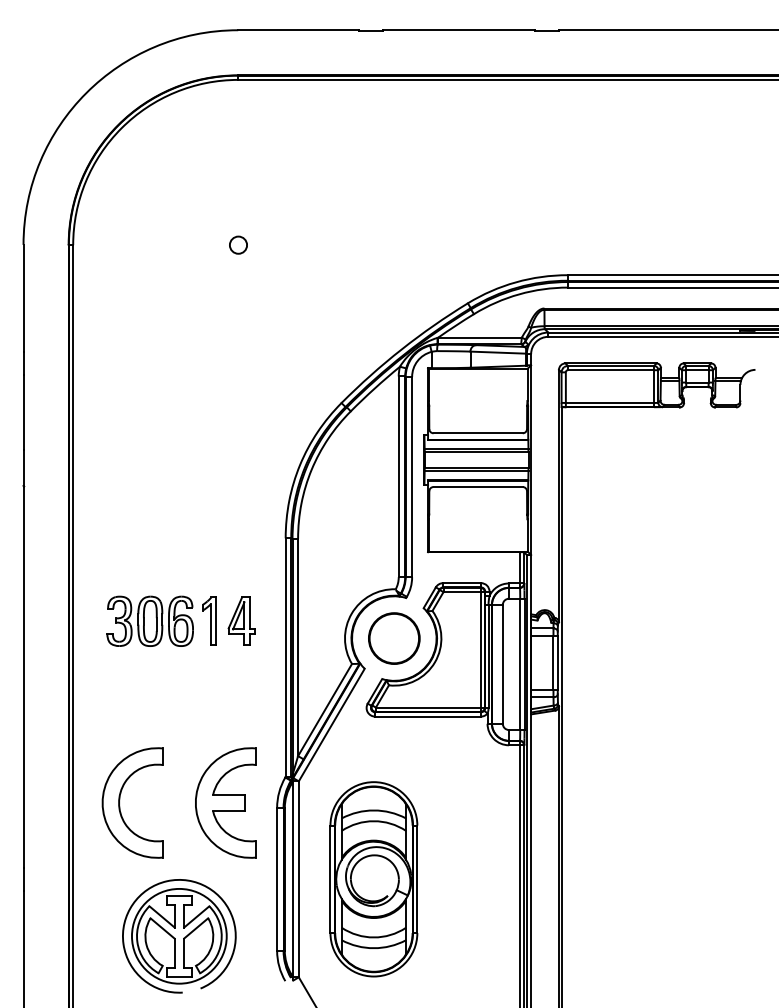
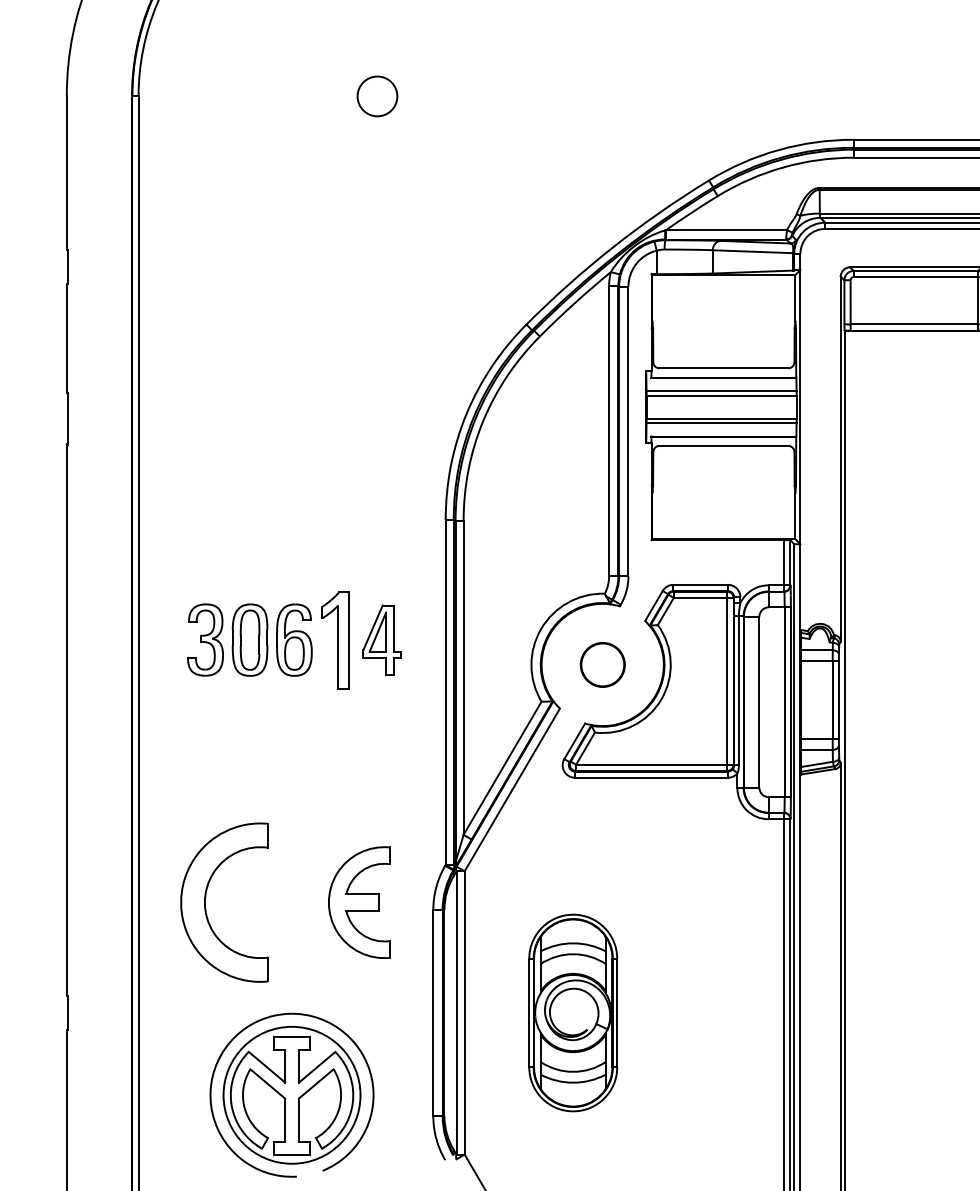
circle: (238, 244) -> (377, 95), size x1.6
part: (209, 620) -> (335, 638), size x1.4
circle: (394, 638) -> (602, 664), size x0.6
part: (225, 802) -> (358, 901), size x0.7
part: (373, 879) -> (572, 1013), size x0.7

